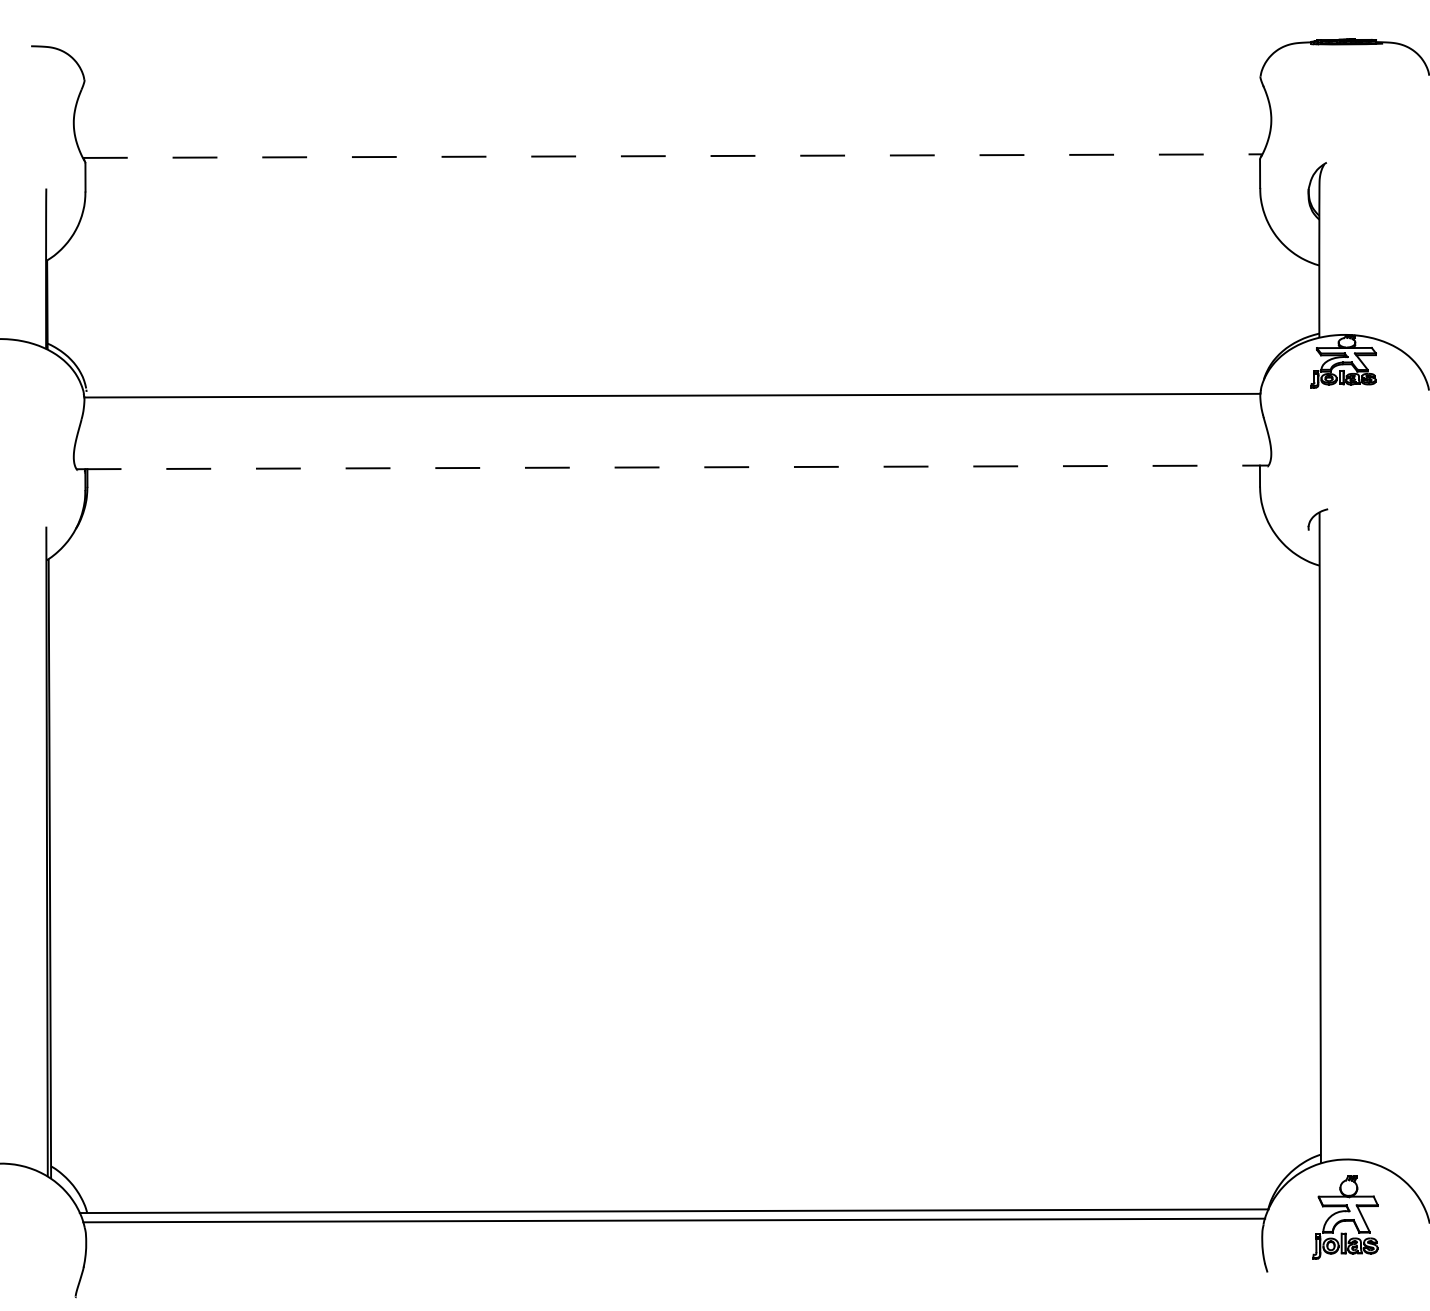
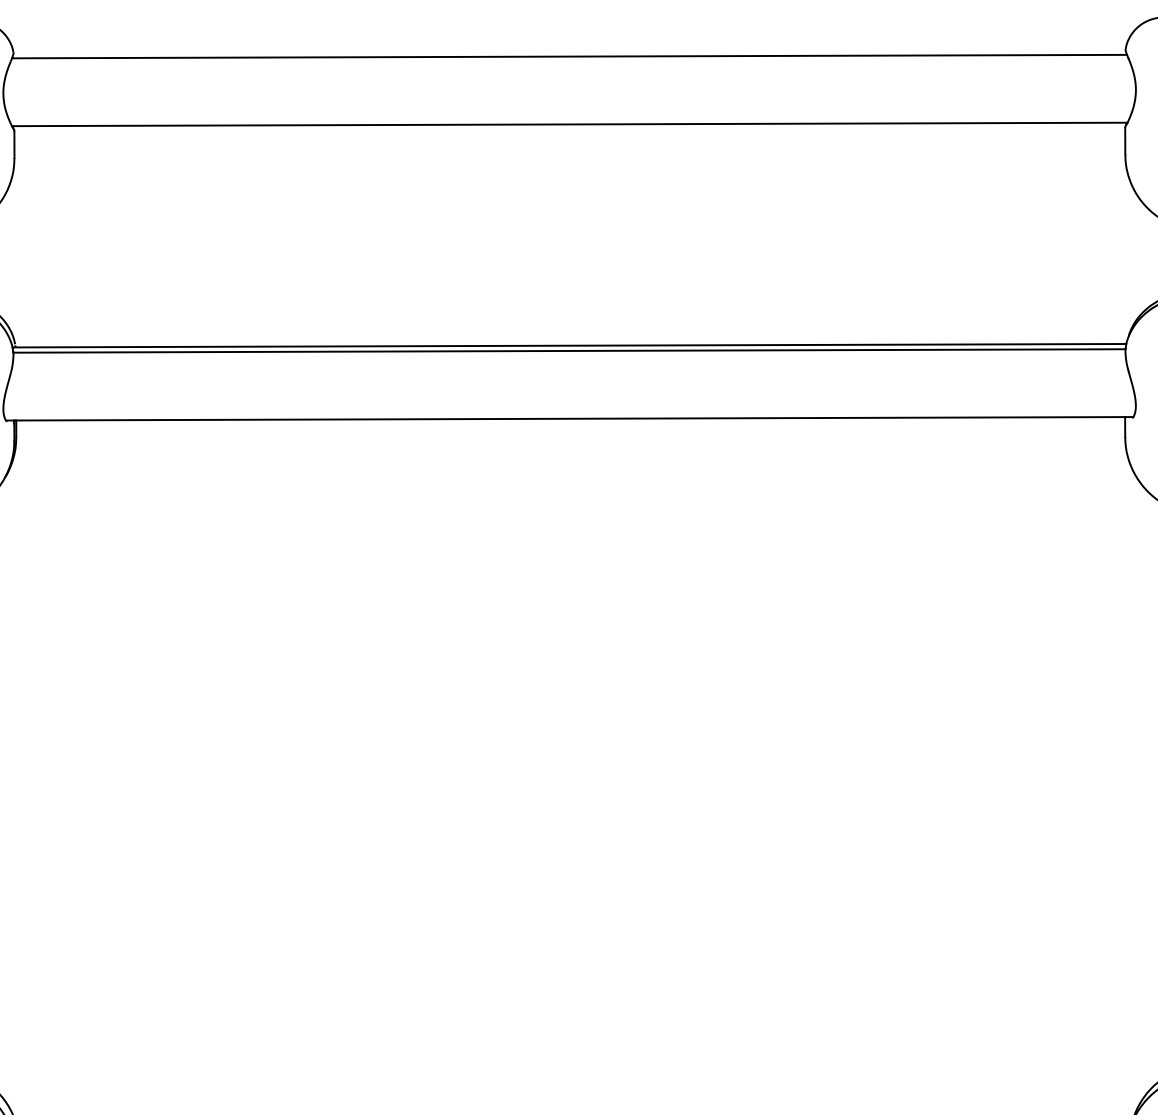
line: (671, 84) -> (568, 56), added
line: (672, 156) -> (569, 124), dashed -> solid
line: (672, 389) -> (569, 345), added
line: (672, 467) -> (569, 418), dashed -> solid

